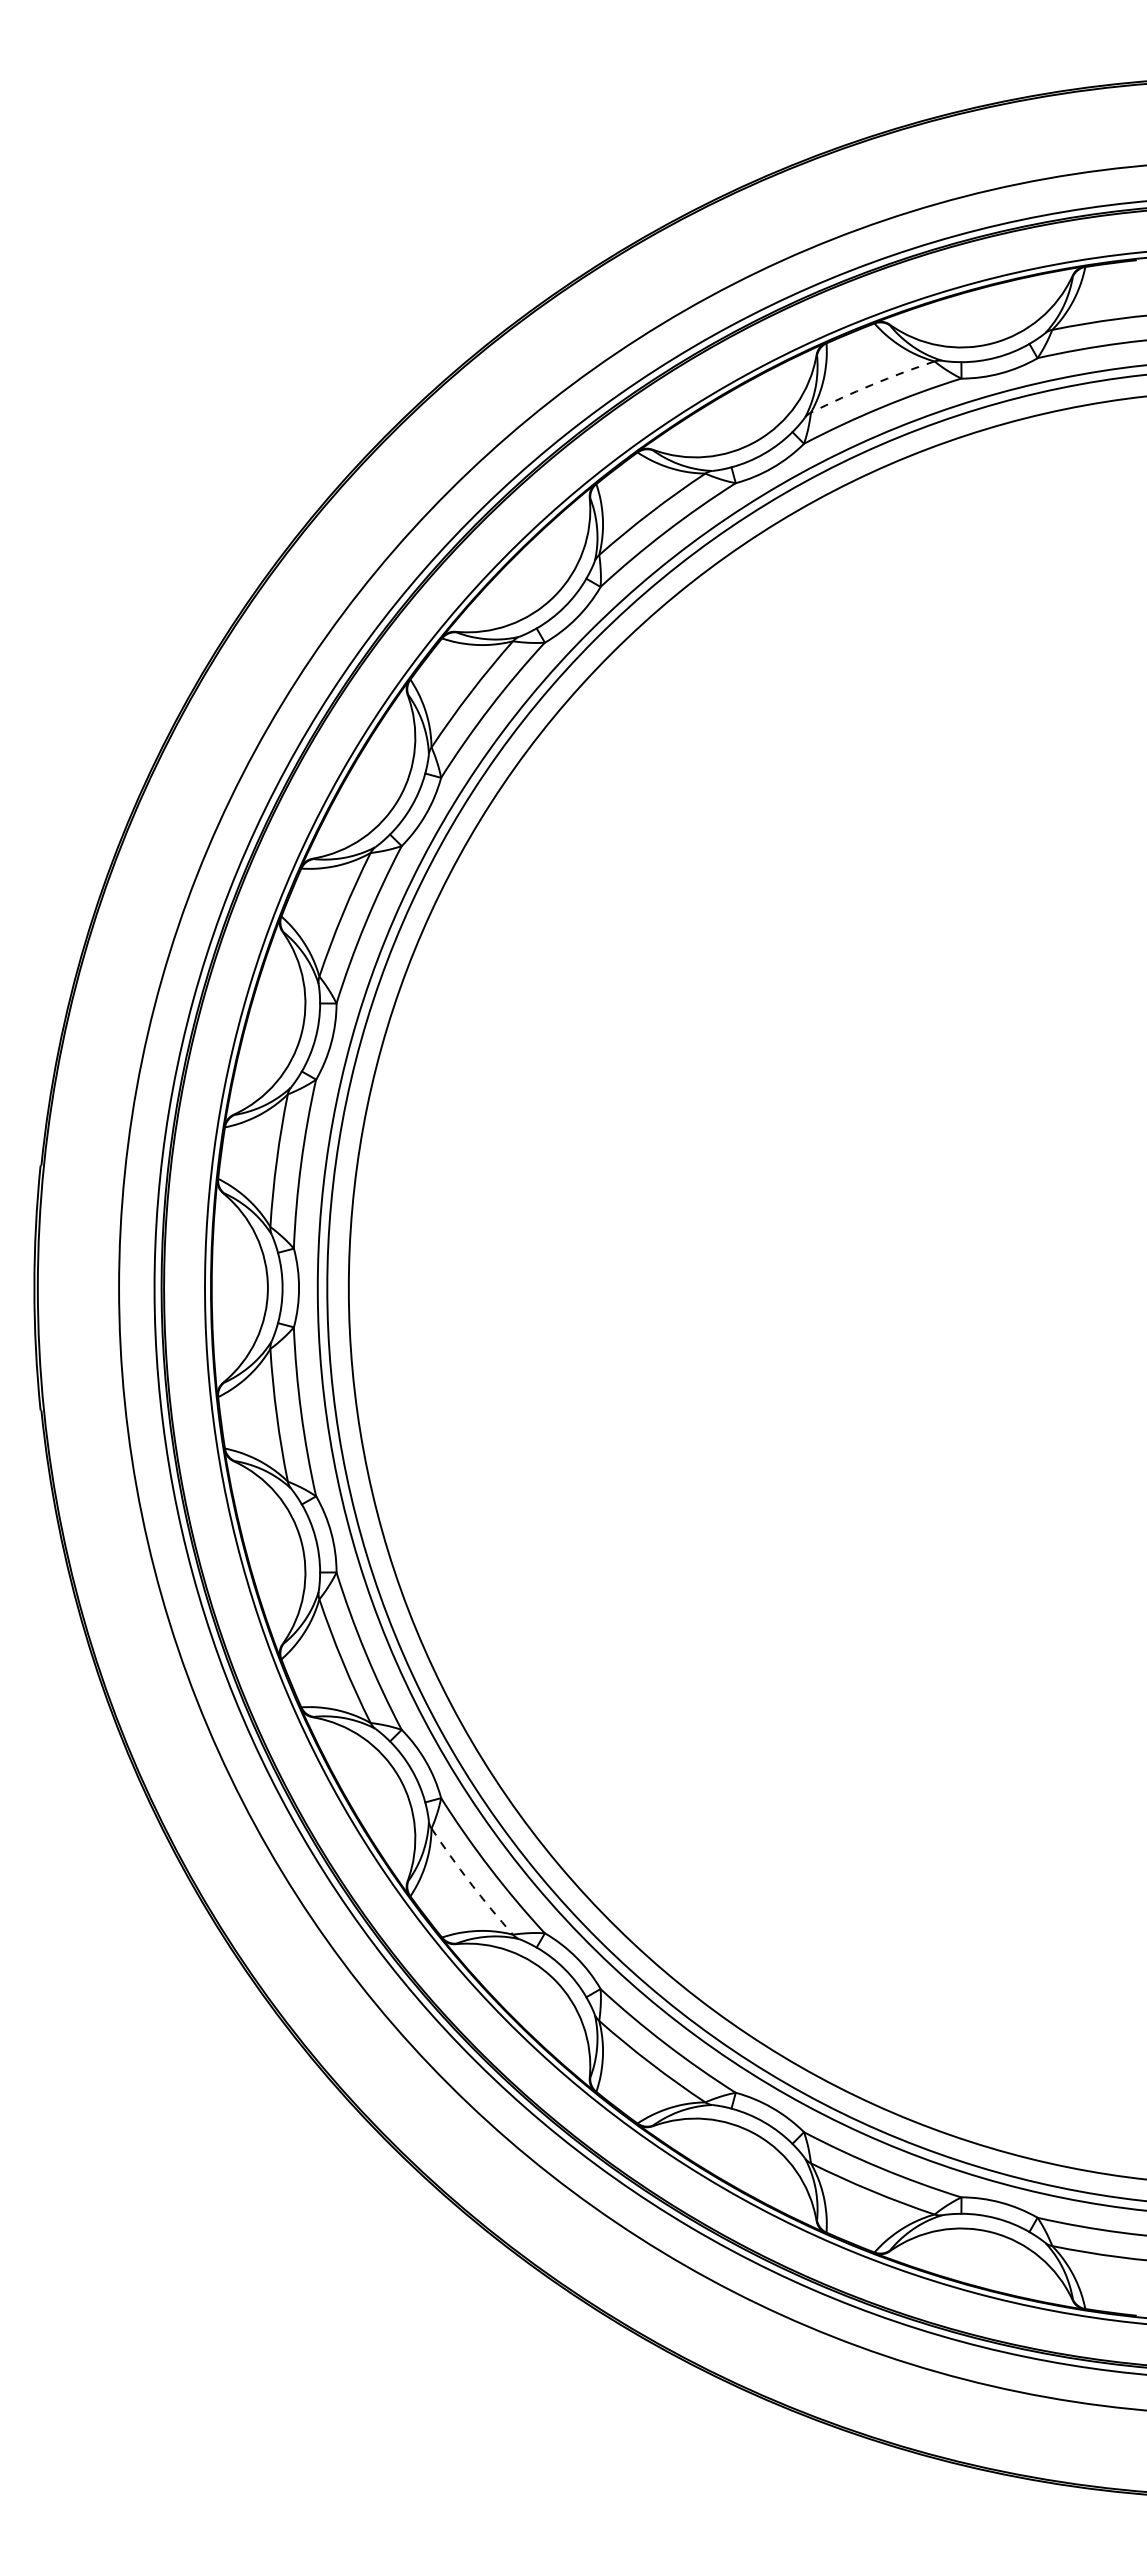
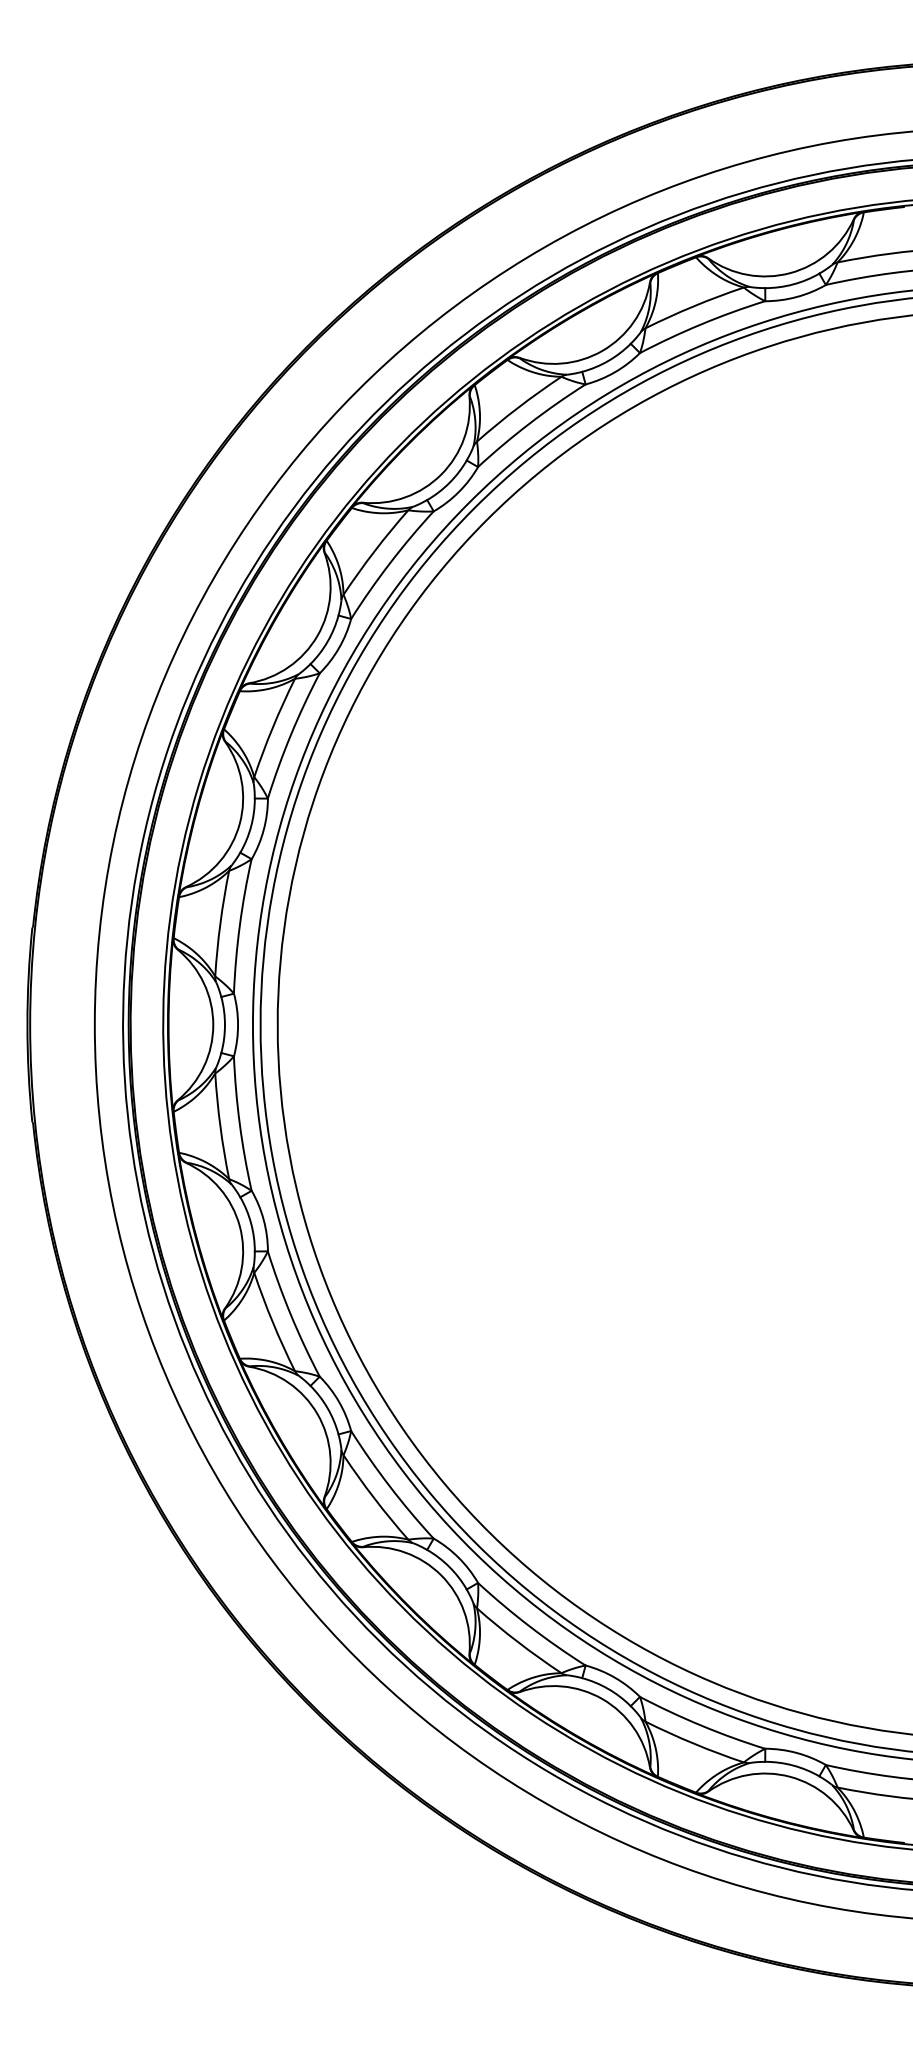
arc: (871, 384) -> (693, 305), dashed -> solid
arc: (470, 1883) -> (374, 1498), dashed -> solid

